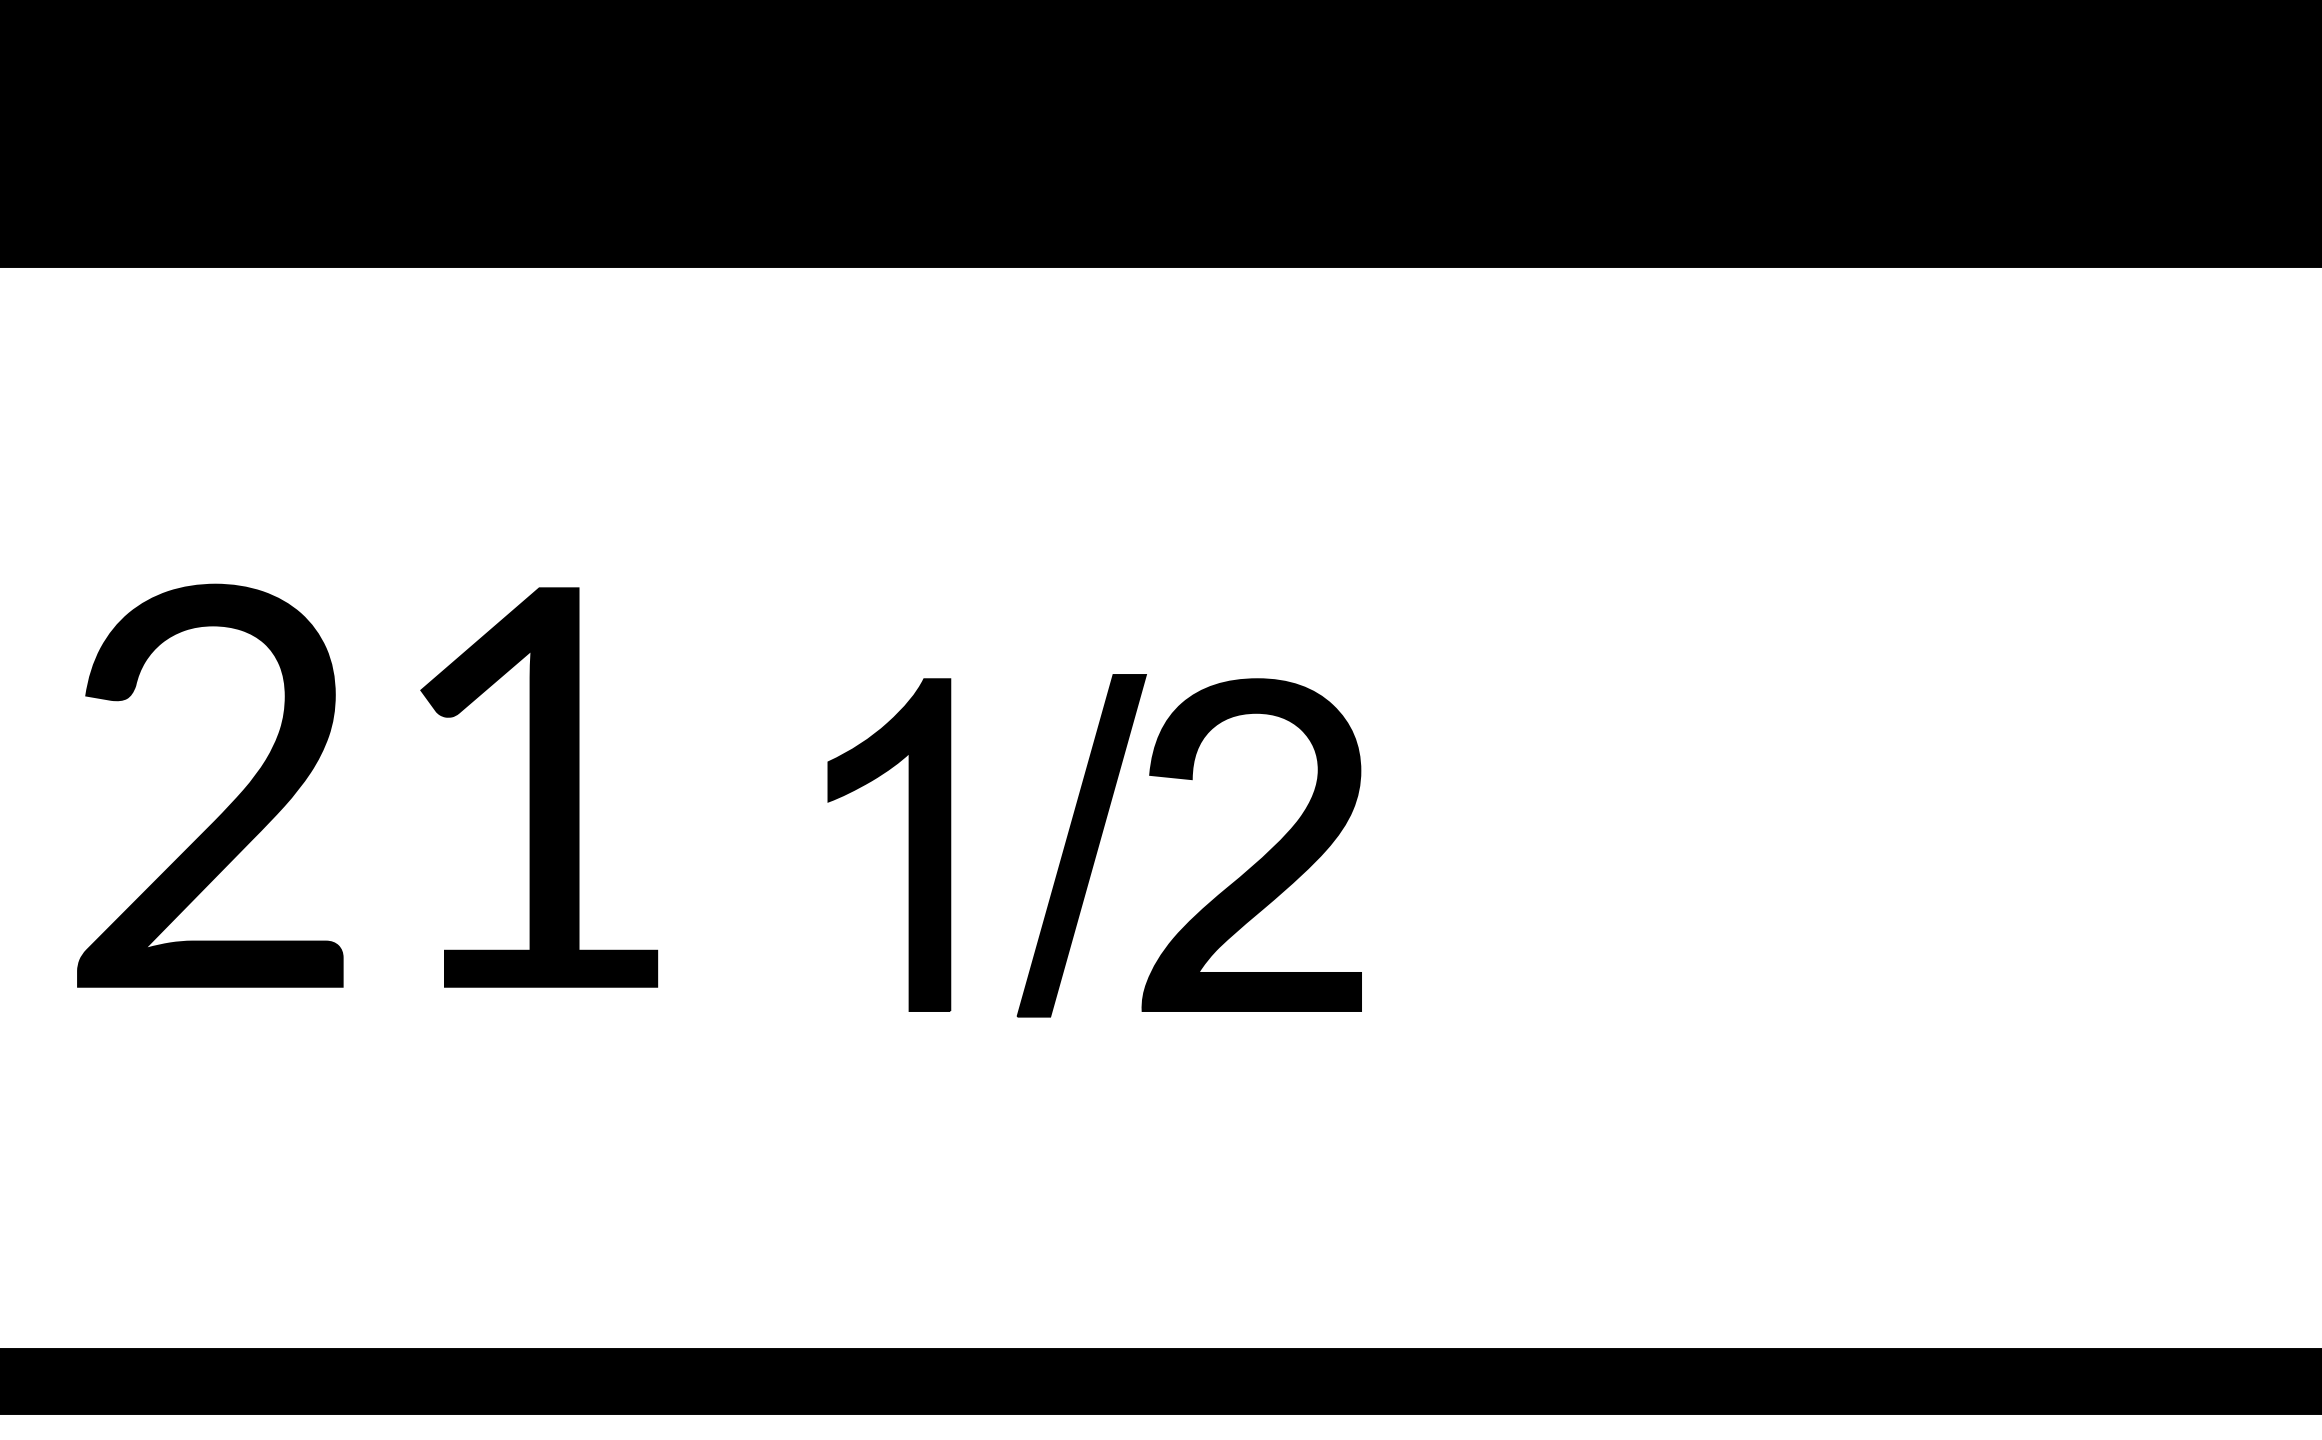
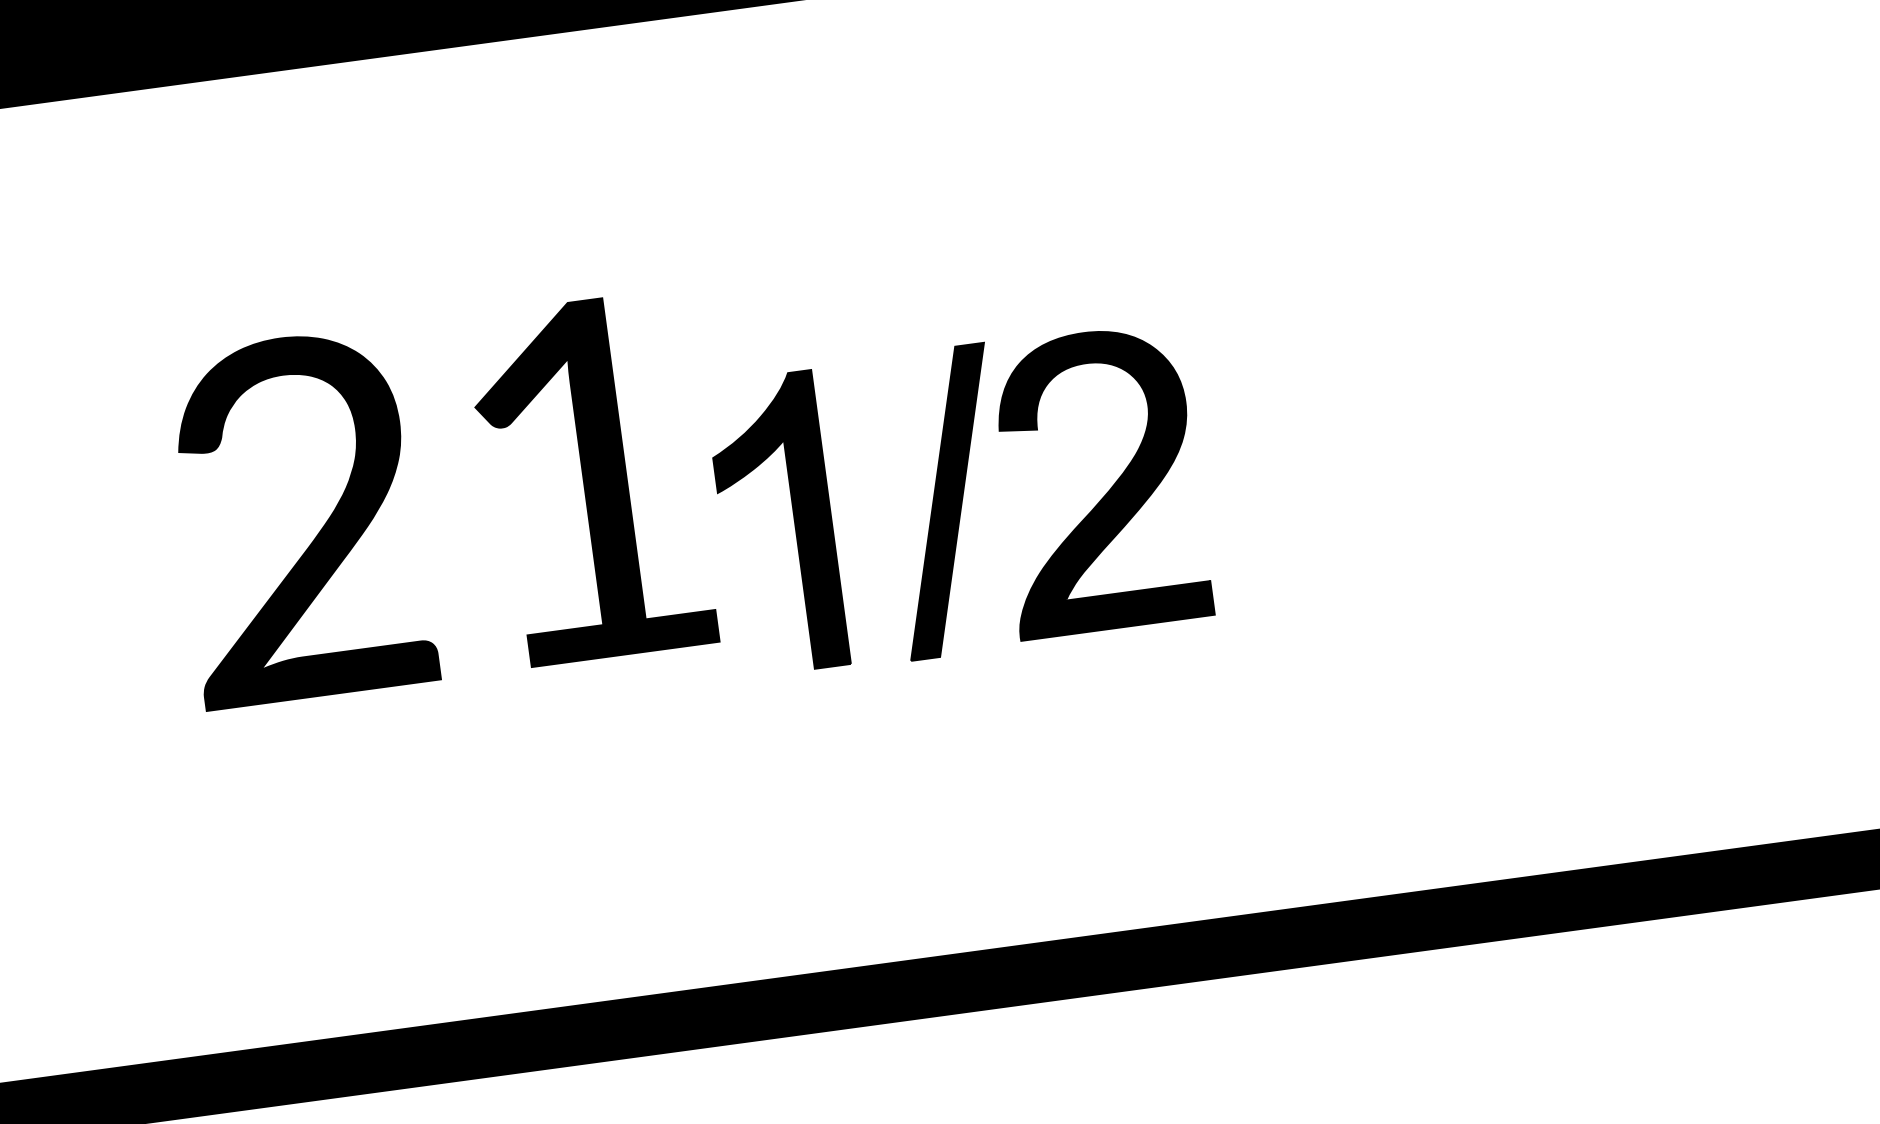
text: (367, 785) -> (439, 498), moved

